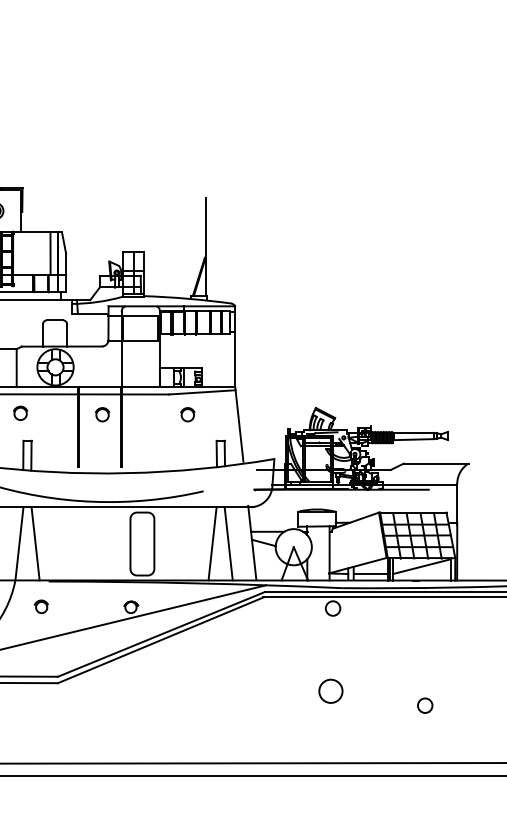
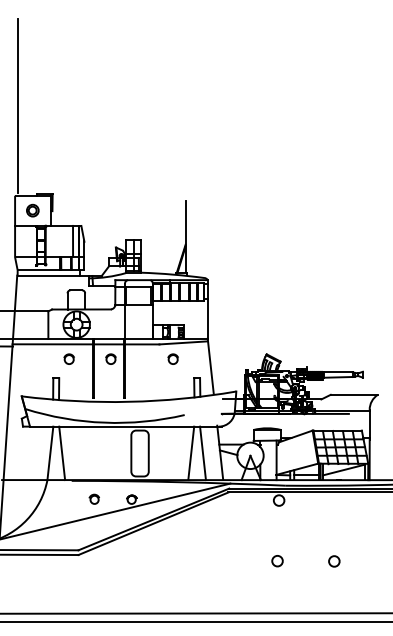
part: (19, 412) -> (68, 358), moved
part: (40, 605) -> (93, 498), moved
circle: (330, 692) -> (277, 561), size x0.62
circle: (425, 705) -> (334, 561), moved

